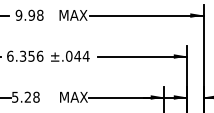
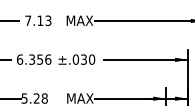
text: (29, 14) -> (38, 19), 9.98 -> 7.13
text: (81, 55) -> (87, 58), ±.044 -> ±.030

